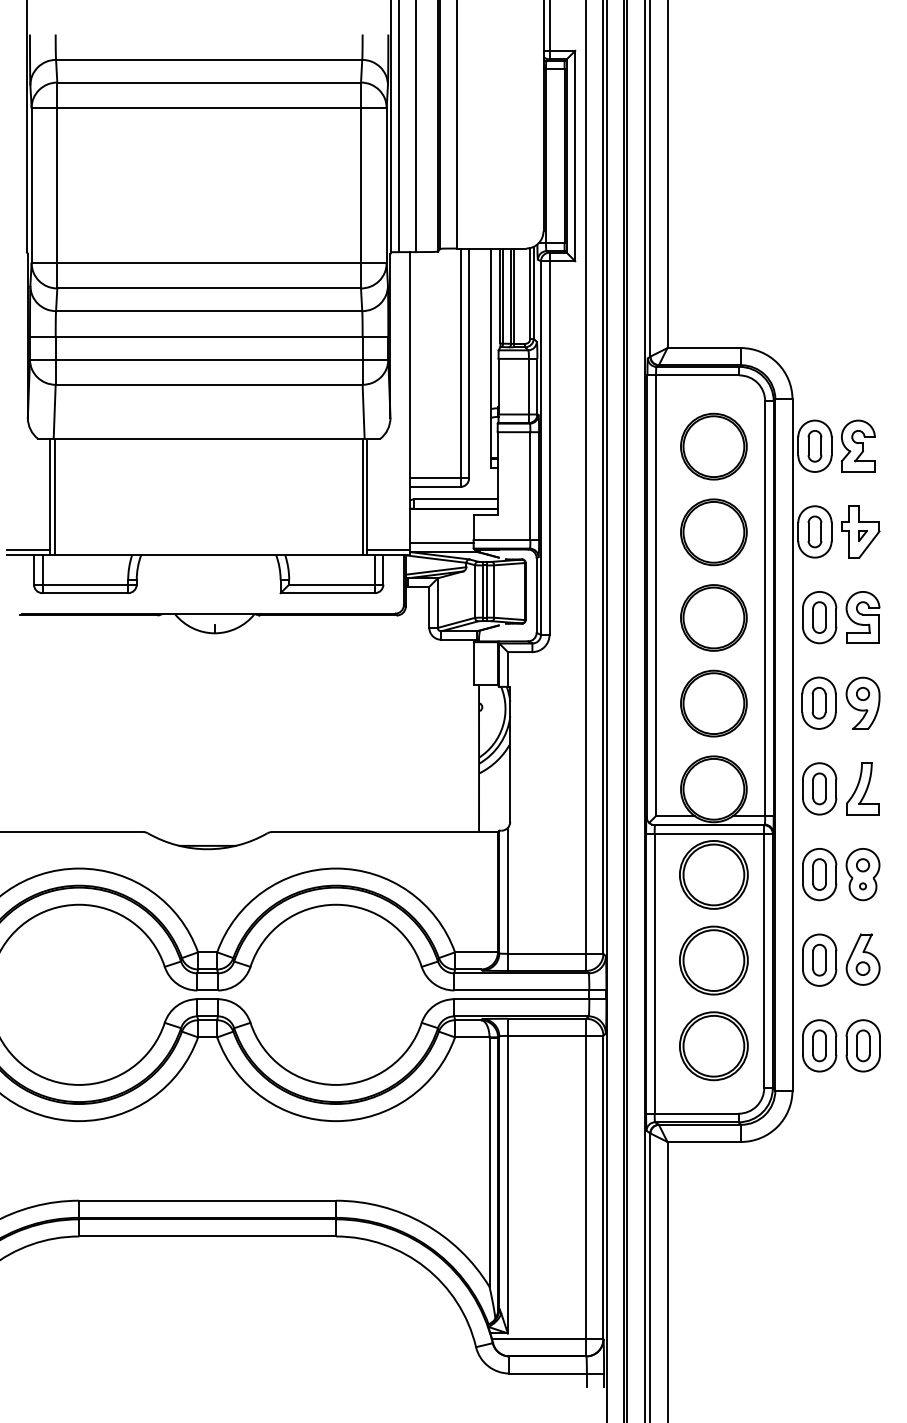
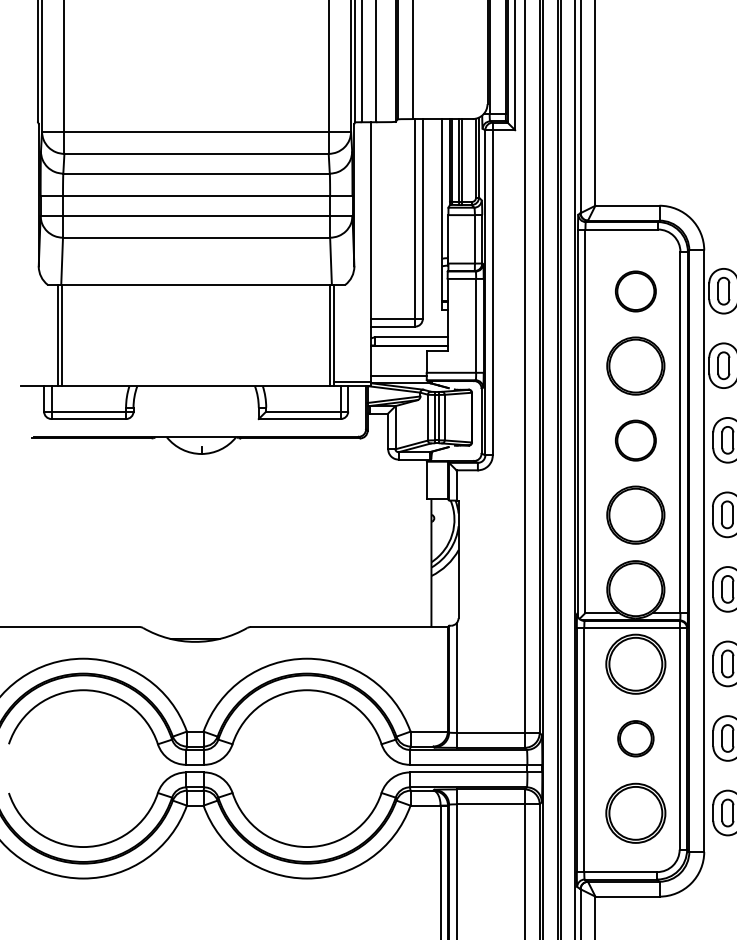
part: (713, 446) -> (635, 291), size x0.7
line: (28, 550) -> (39, 381), removed
part: (713, 617) -> (635, 440), size x0.7
part: (713, 960) -> (635, 738), size x0.6

